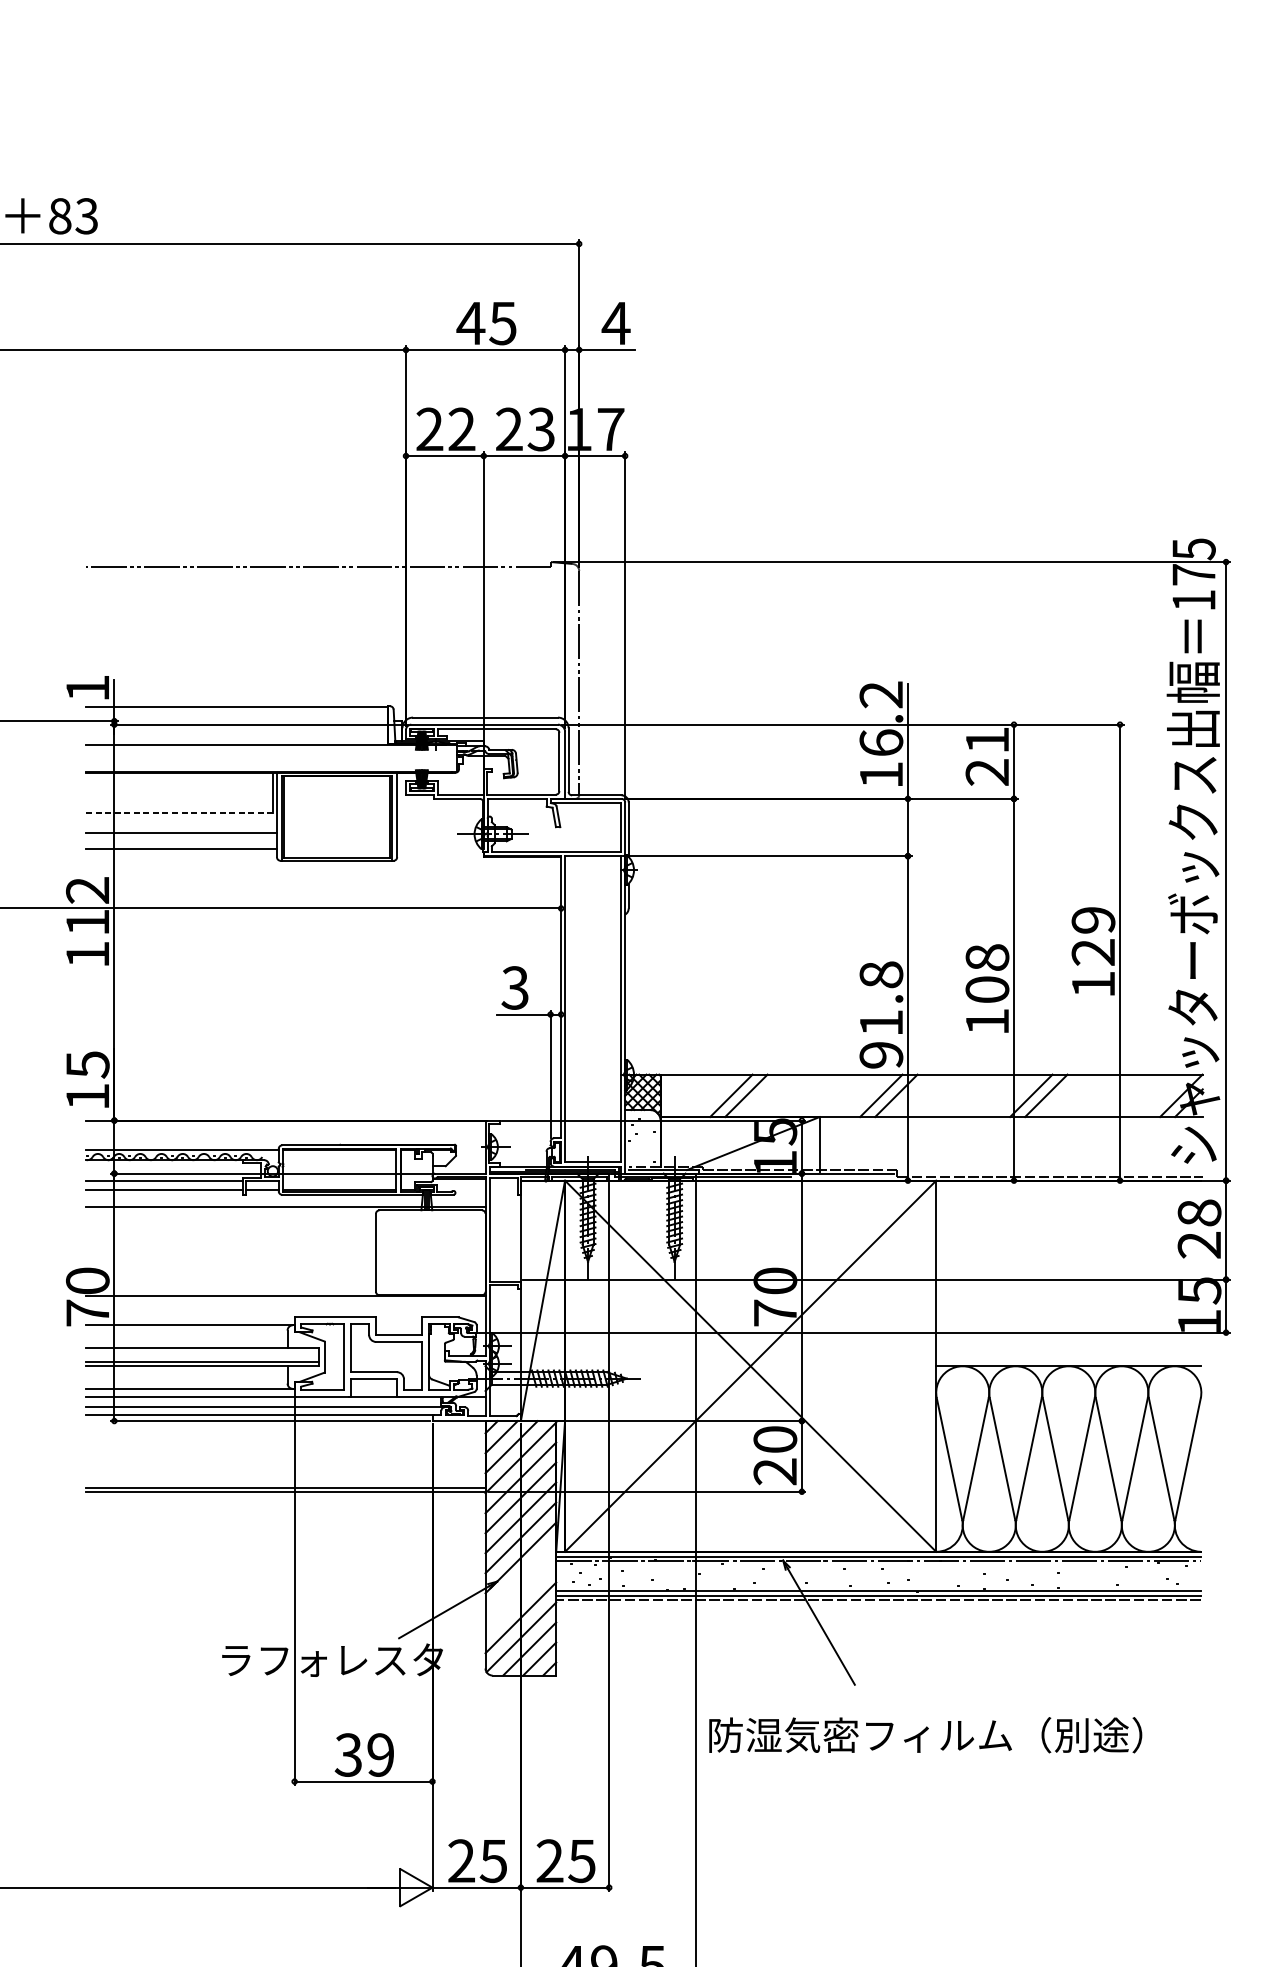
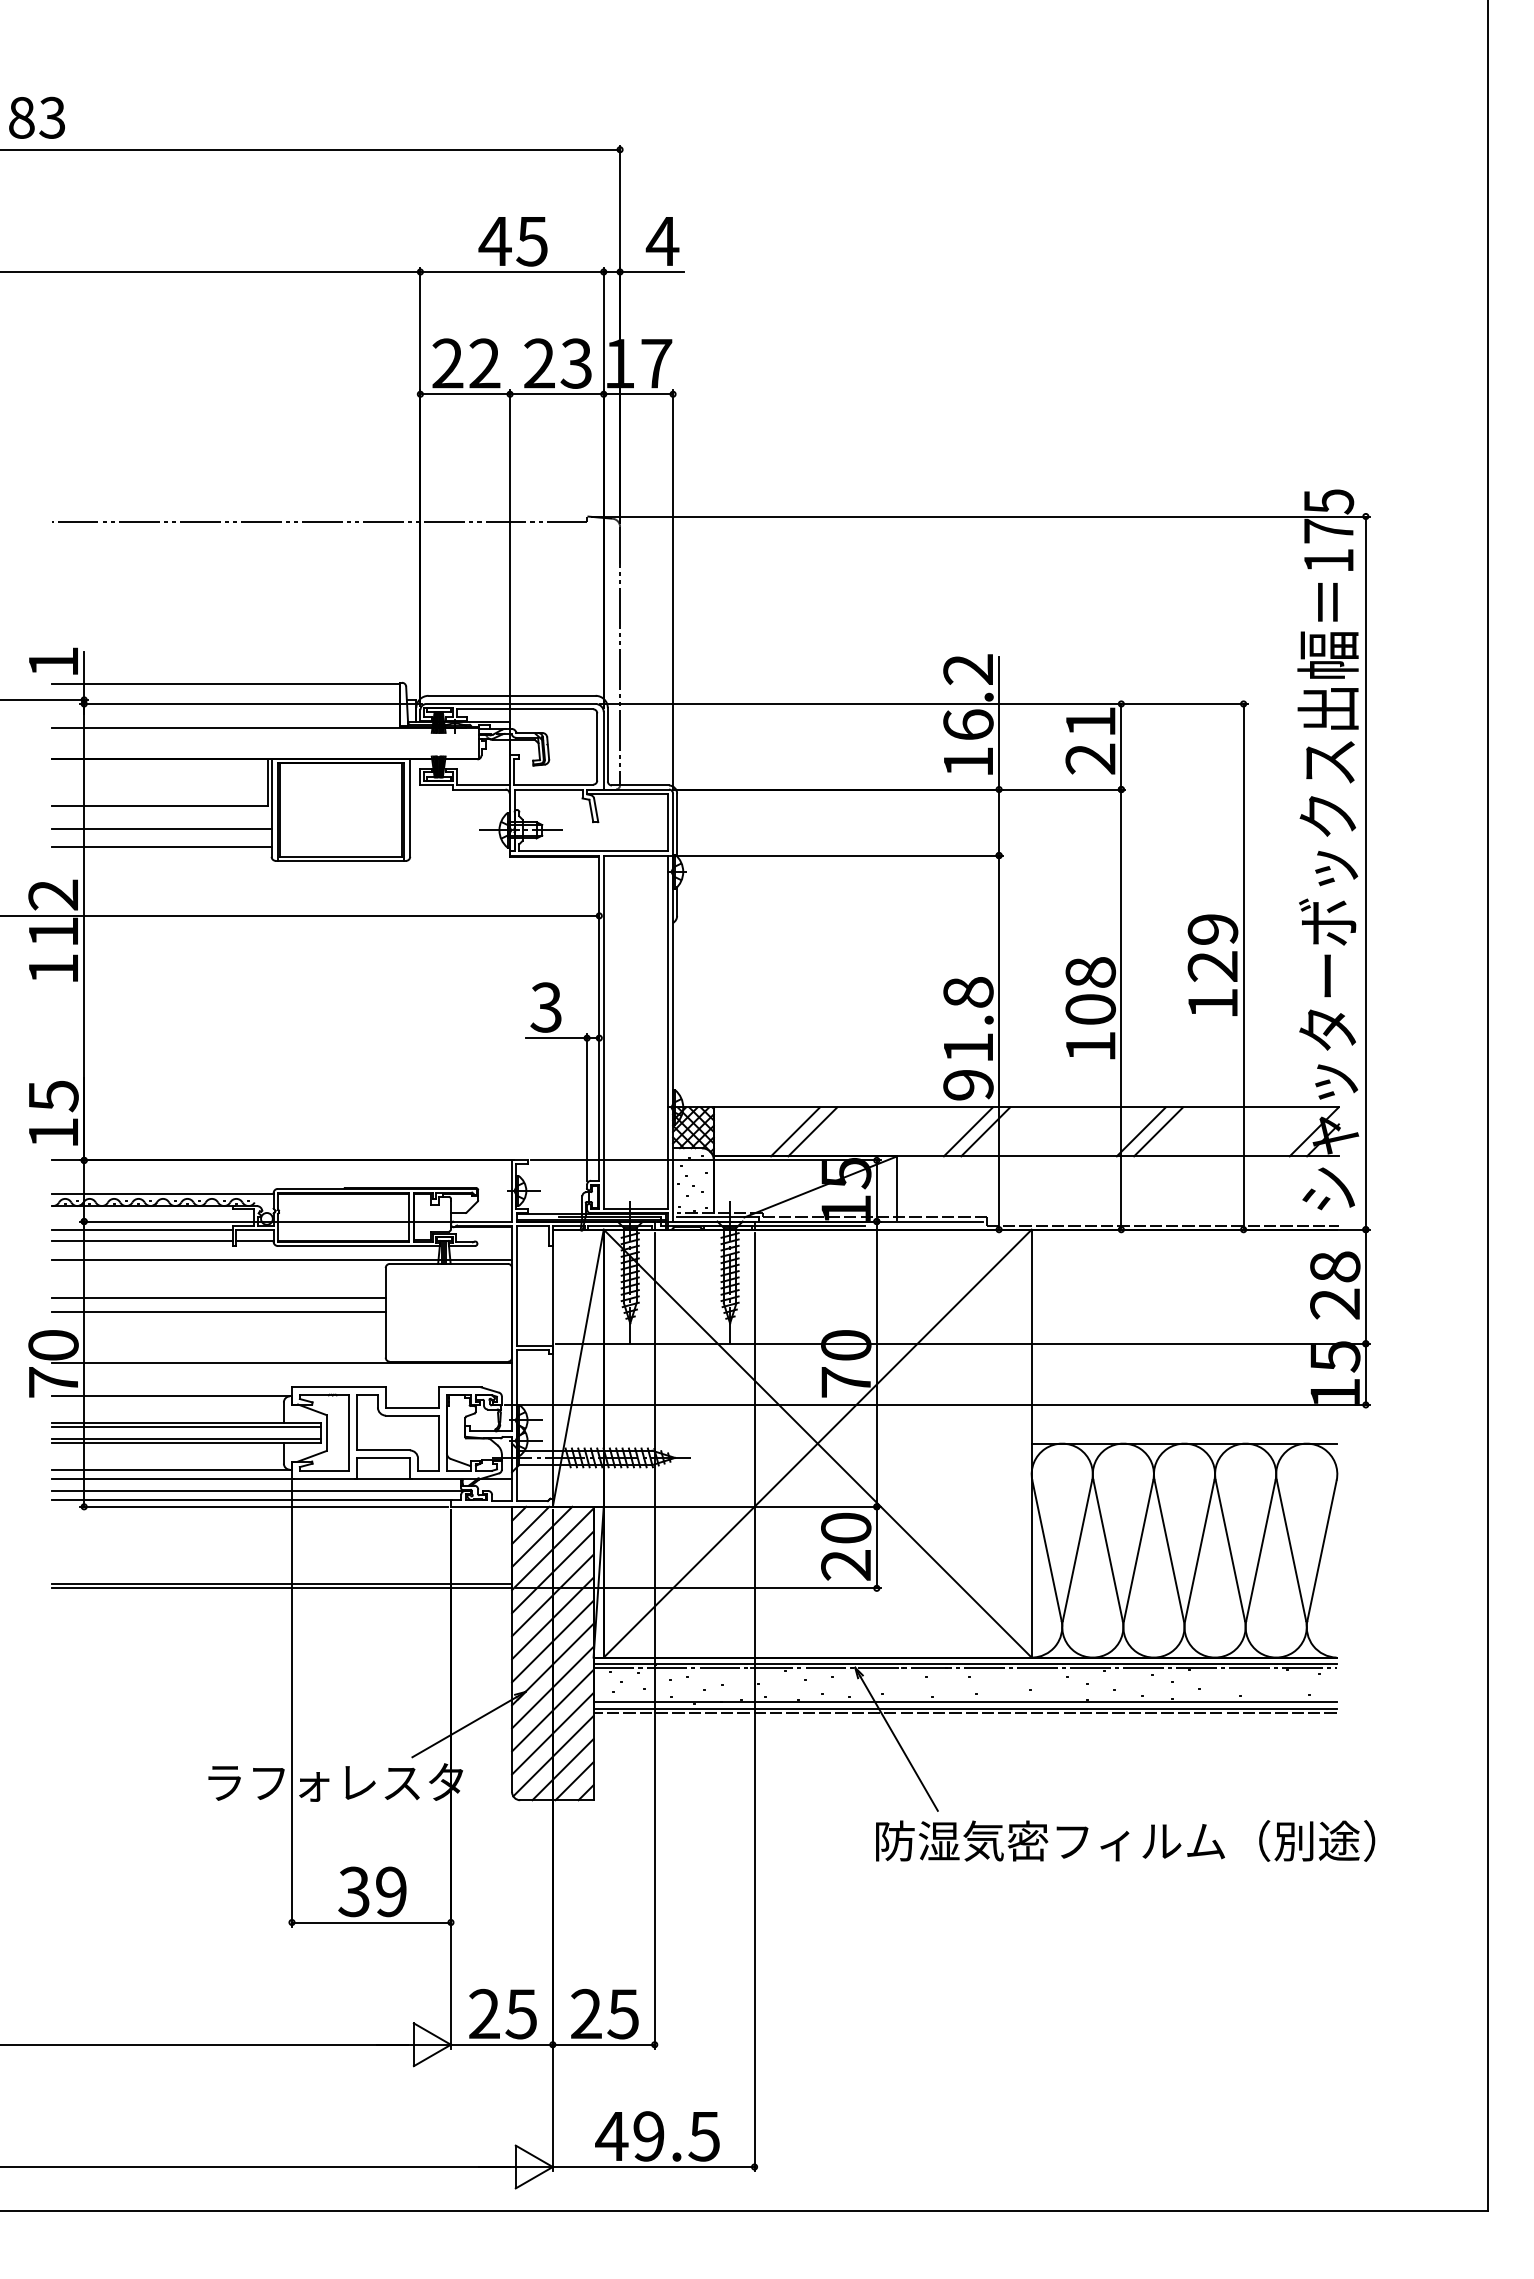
line: (179, 813) -> (159, 806), dashed -> solid
line: (230, 1240) -> (218, 1298), added
line: (230, 1252) -> (218, 1312), added
line: (202, 1351) -> (185, 1426), added
line: (520, 1577) -> (552, 1687), added
line: (520, 1597) -> (552, 1710), added
text: (925, 1734) -> (1125, 1840), moved

